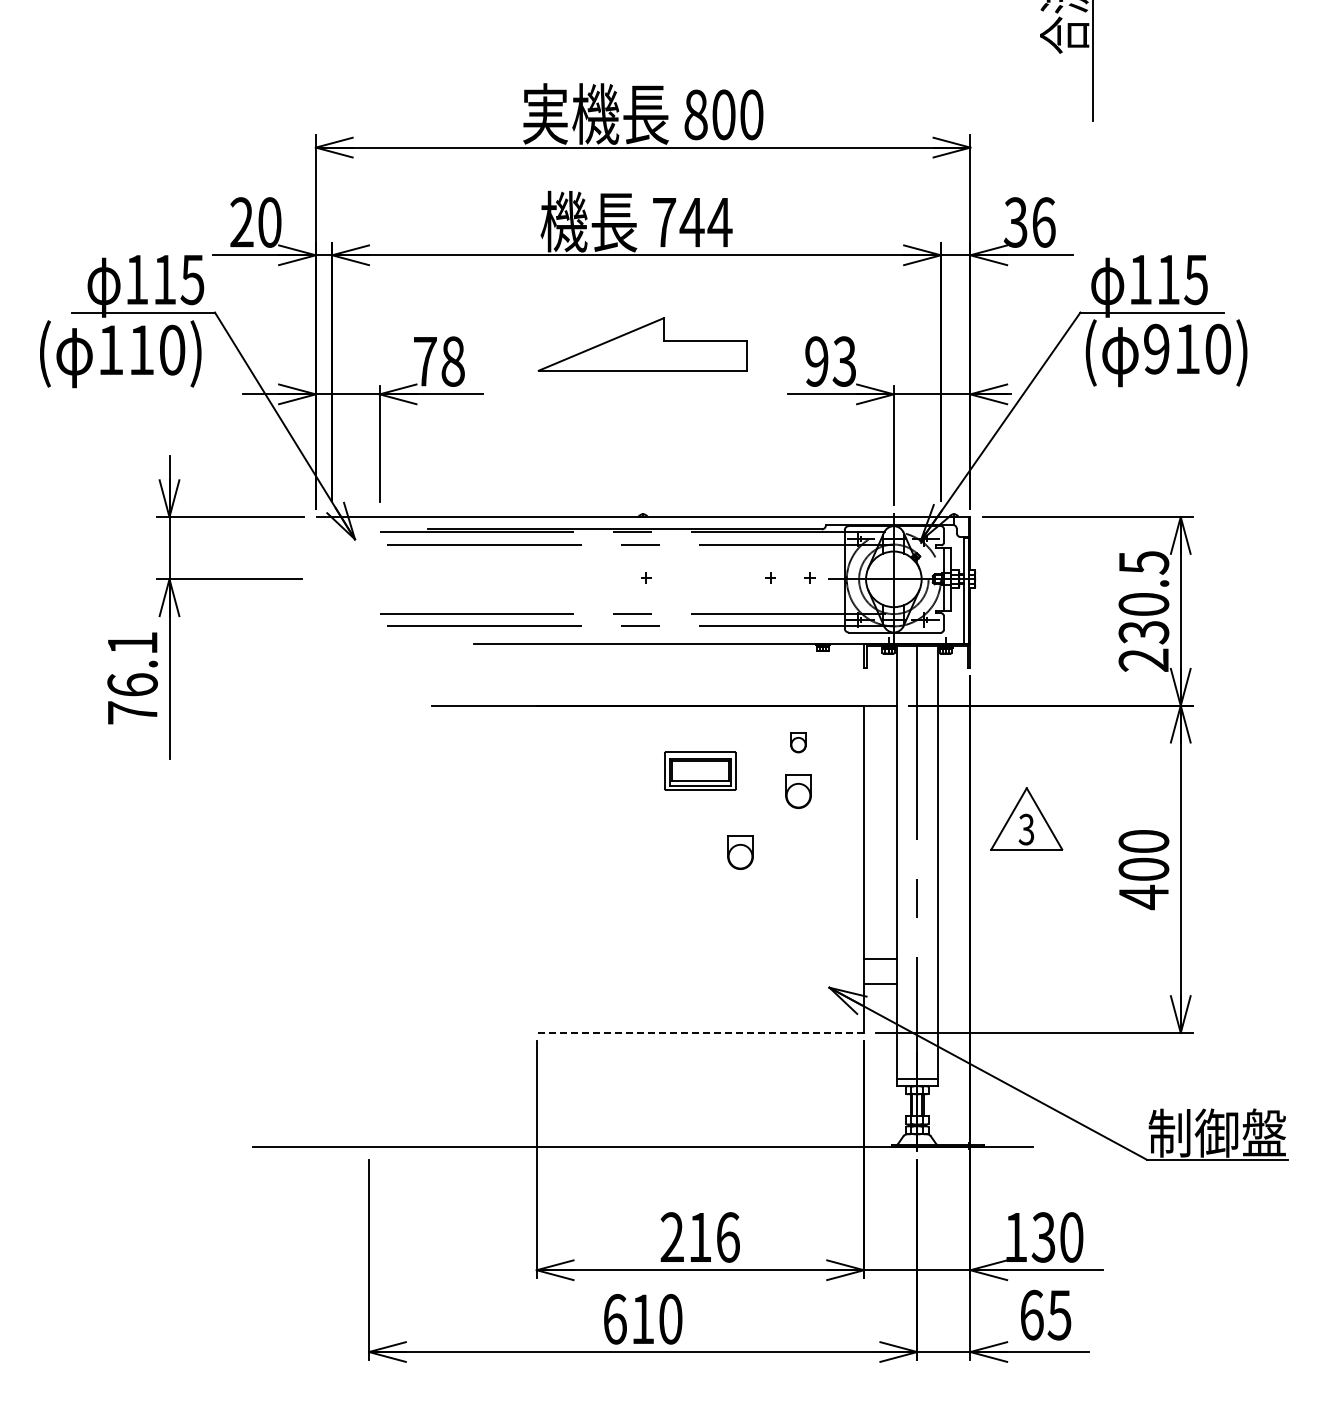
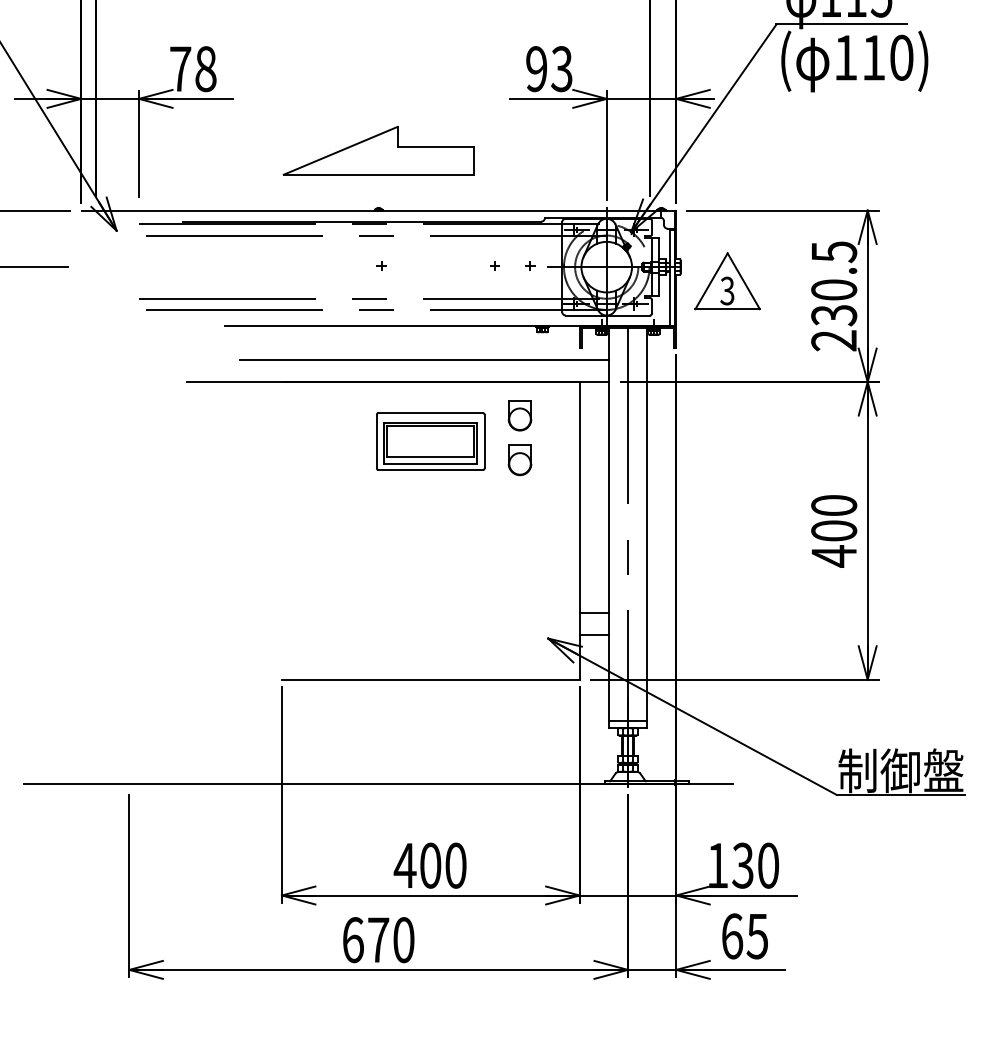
part: (642, 344) -> (378, 150), moved
text: (1156, 348) -> (845, 57), 910) -> 110)
line: (693, 681) -> (424, 360), added
part: (798, 742) -> (520, 415), size x1.67
part: (700, 770) -> (430, 440), size x1.67
part: (1026, 818) -> (727, 280), moved
part: (740, 852) -> (467, 515), removed
line: (700, 1032) -> (430, 679), dashed -> solid
text: (699, 1237) -> (429, 865), 216 -> 400
text: (642, 1318) -> (378, 939), 610 -> 670

